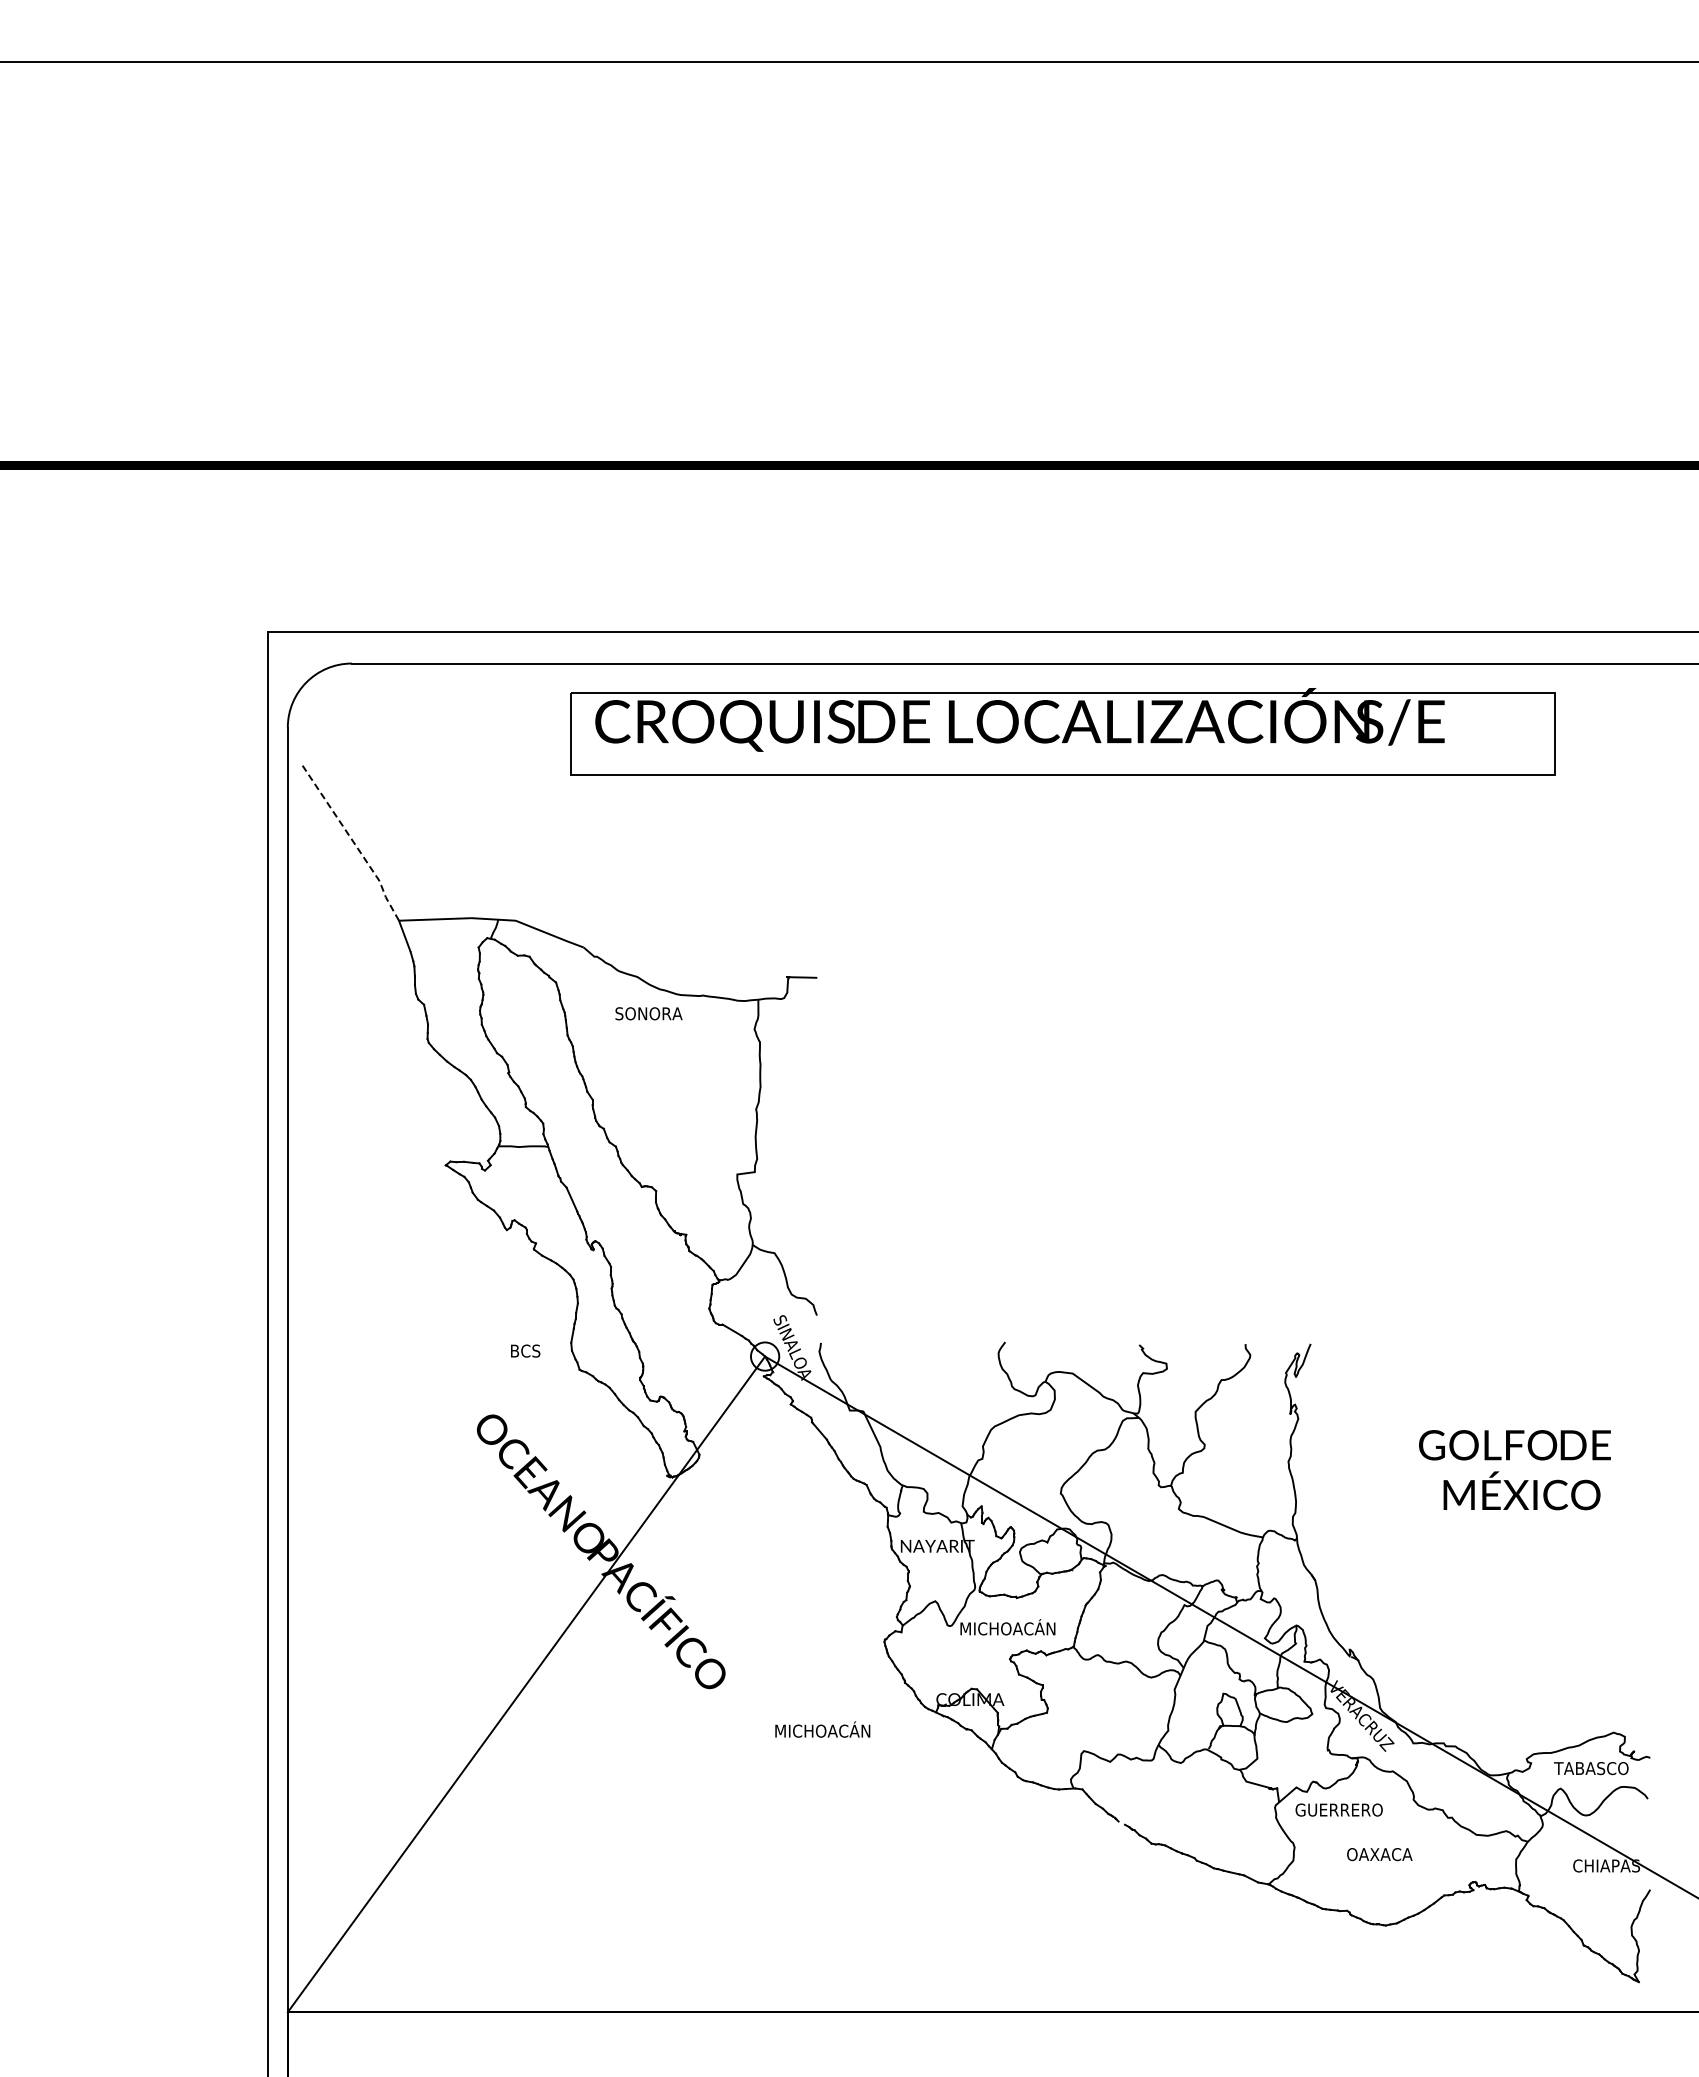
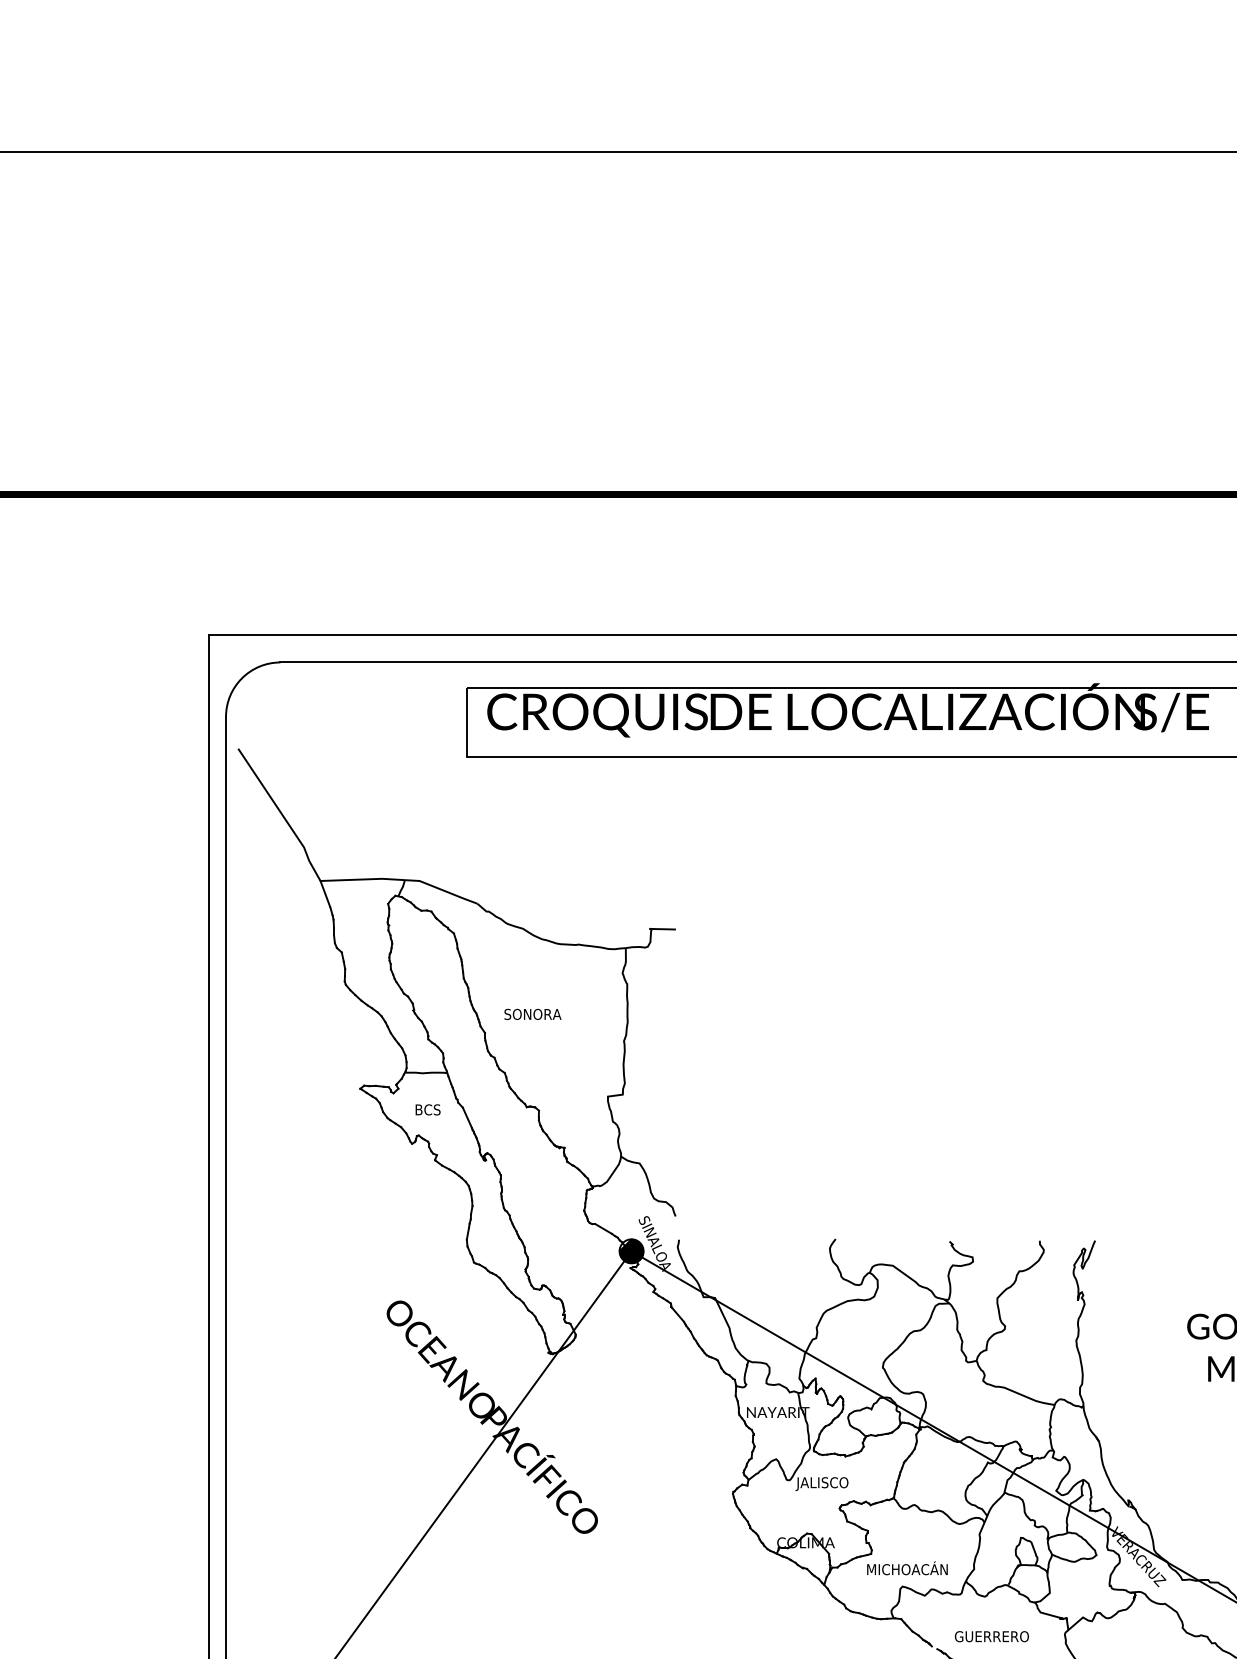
line: (353, 842) -> (281, 814), dashed -> solid
text: (648, 1013) -> (532, 1014), moved
text: (525, 1350) -> (427, 1109), moved
hatch: (764, 1356) -> (631, 1251), added
text: (1006, 1628) -> (836, 1482), MICHOACÁN -> JALISCO
text: (822, 1729) -> (907, 1568), moved
text: (1338, 1809) -> (991, 1636), moved

